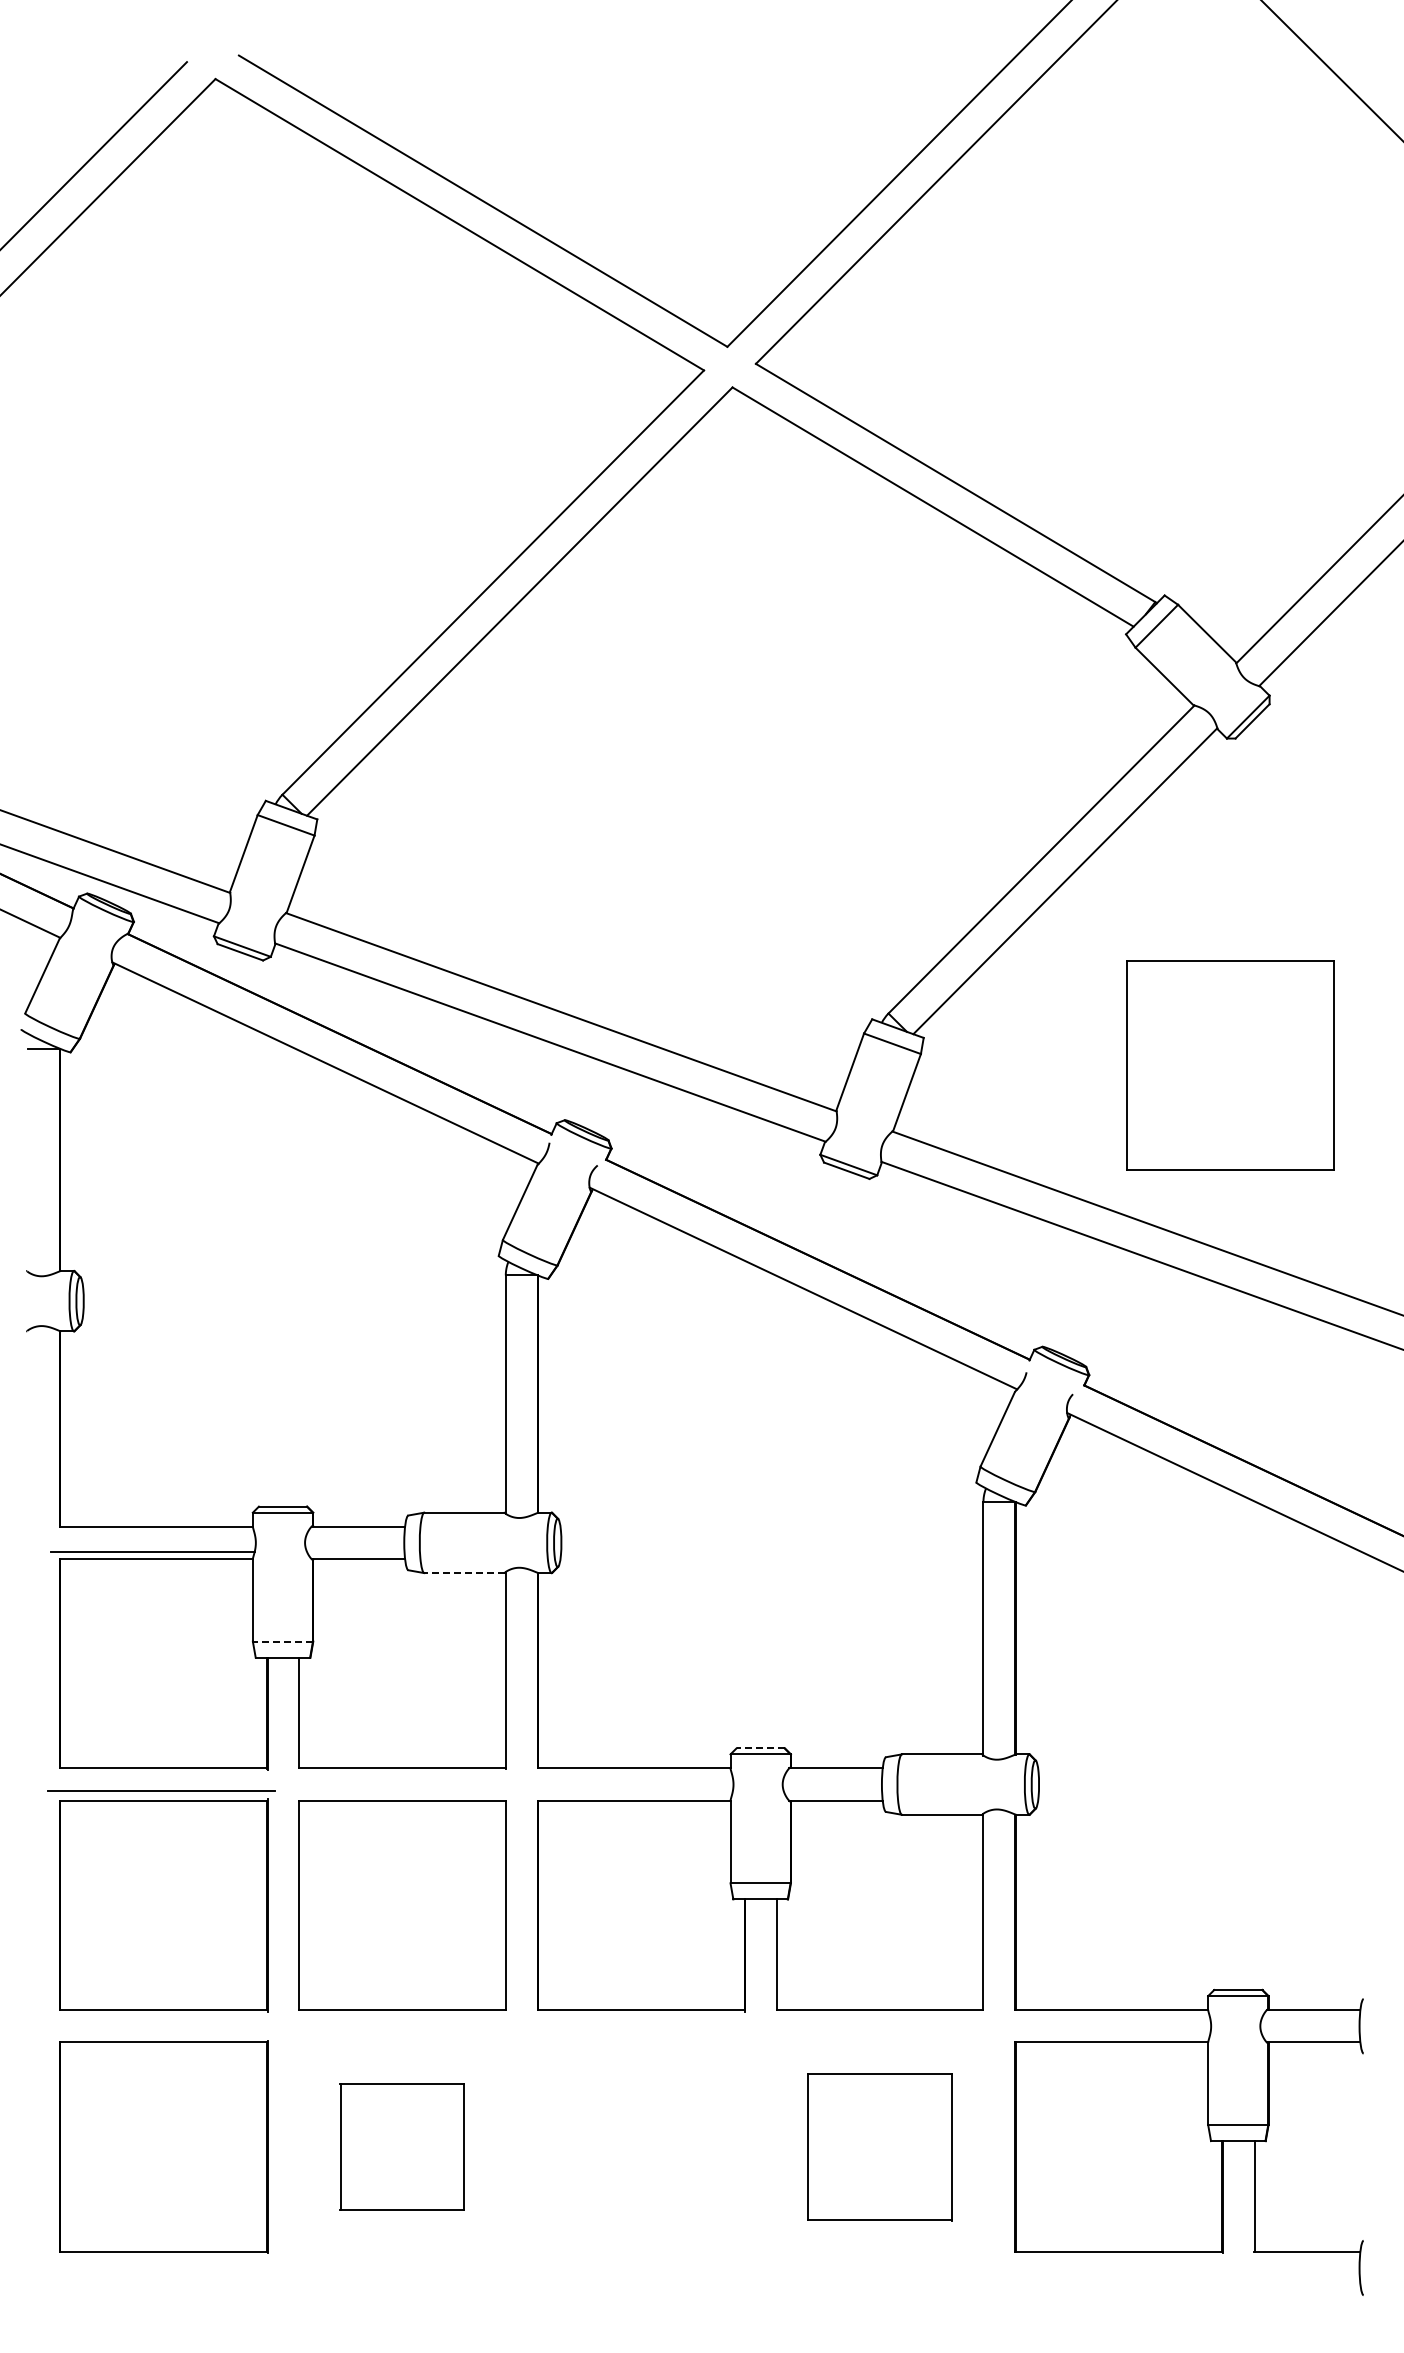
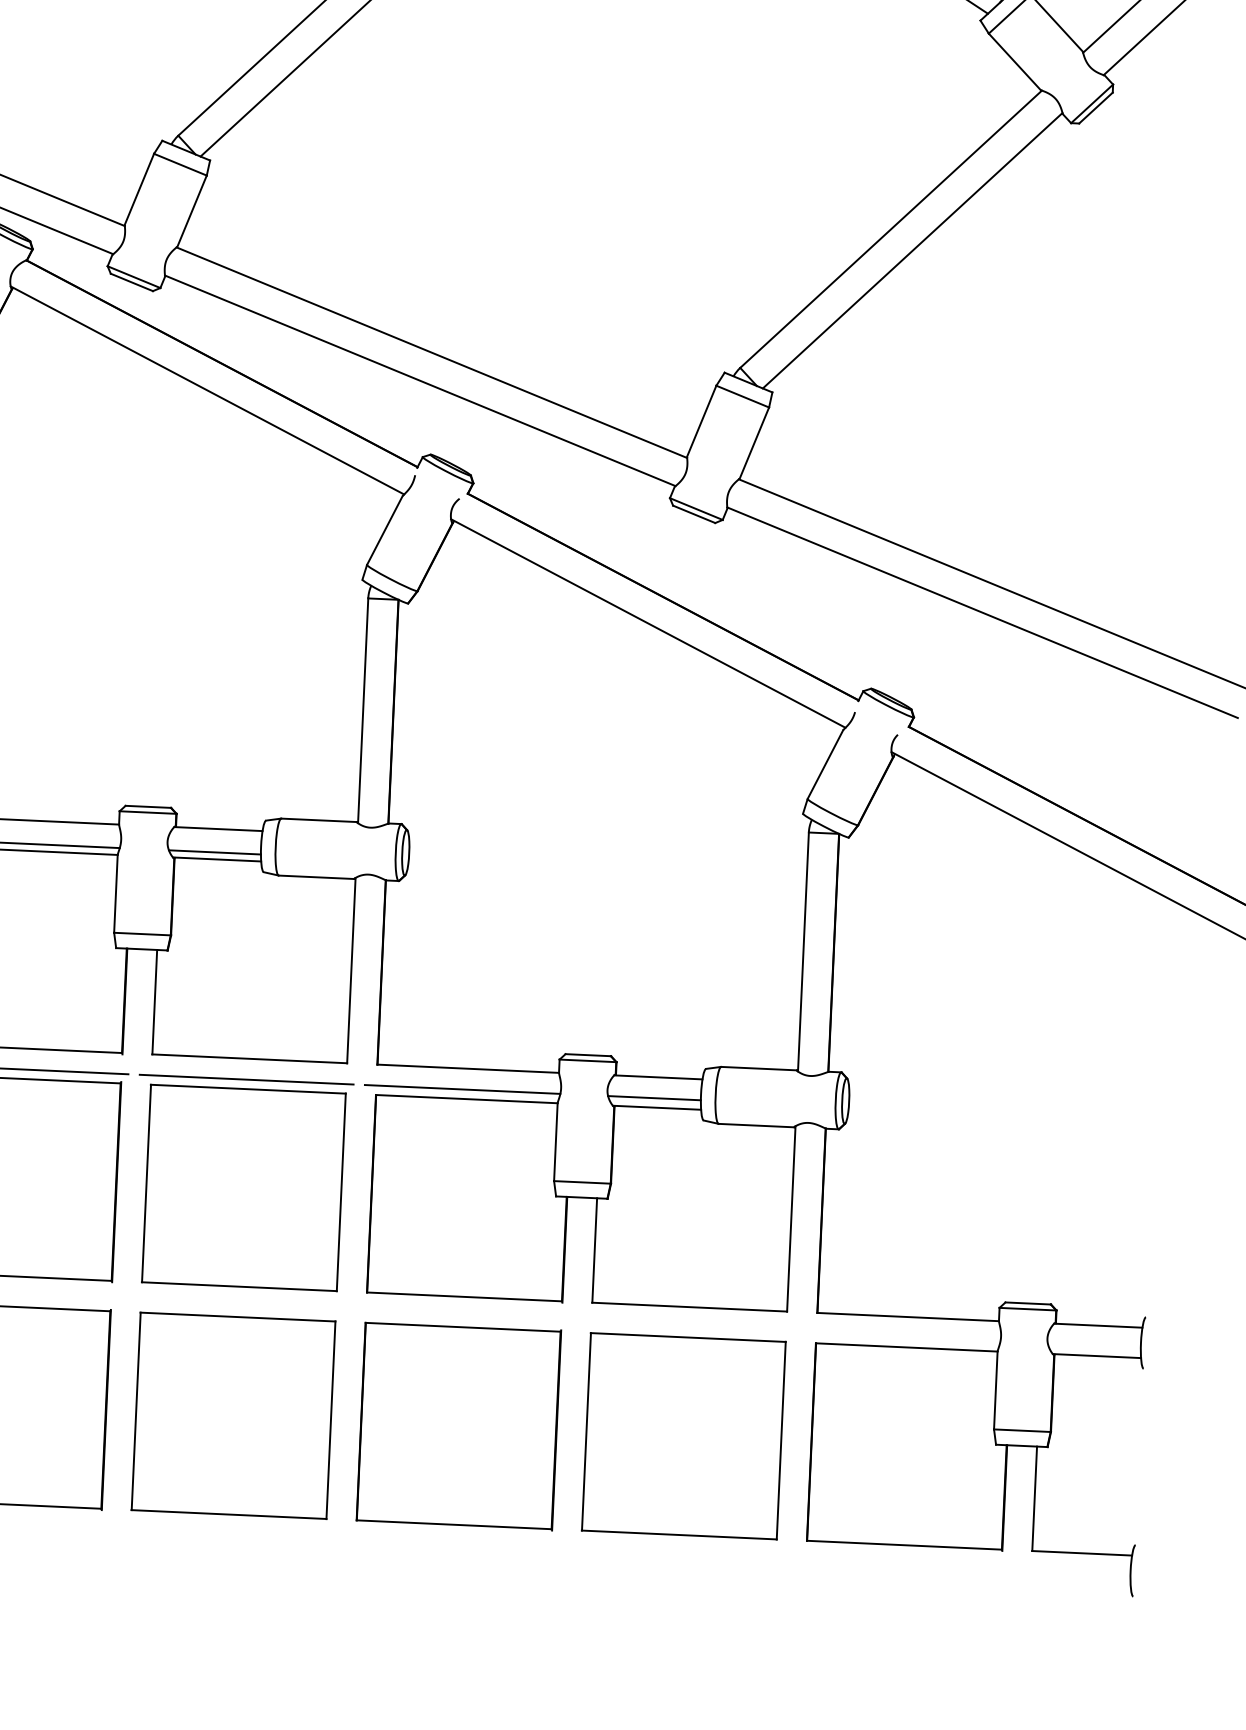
part: (1230, 1065) -> (1060, 431), removed
line: (355, 1551) -> (214, 852), added
line: (464, 1573) -> (316, 877), dashed -> solid
line: (282, 1641) -> (142, 933), dashed -> solid
line: (760, 1748) -> (588, 1055), dashed -> solid
line: (399, 1790) -> (246, 1079), added
line: (628, 1790) -> (461, 1089), added
line: (832, 1790) -> (654, 1097), added
part: (402, 2146) -> (233, 1415), size x1.67
part: (641, 2146) -> (458, 1425), added
part: (879, 2146) -> (683, 1435), size x1.43

